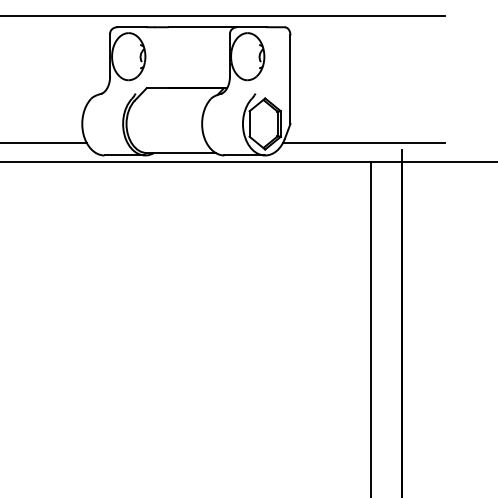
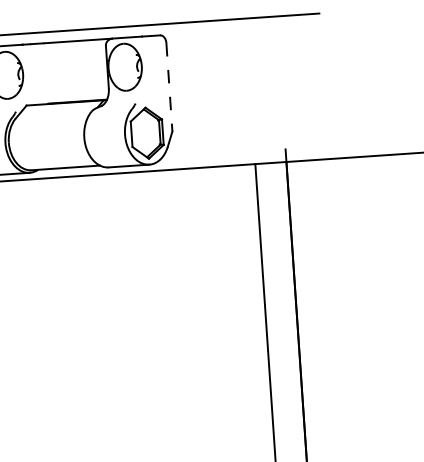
line: (290, 80) -> (169, 88), solid -> dashed
line: (364, 142) -> (247, 144), removed

